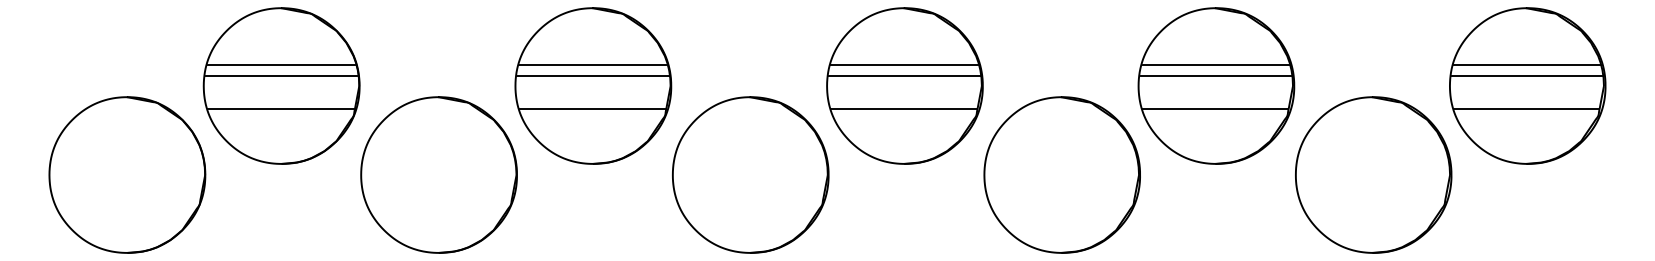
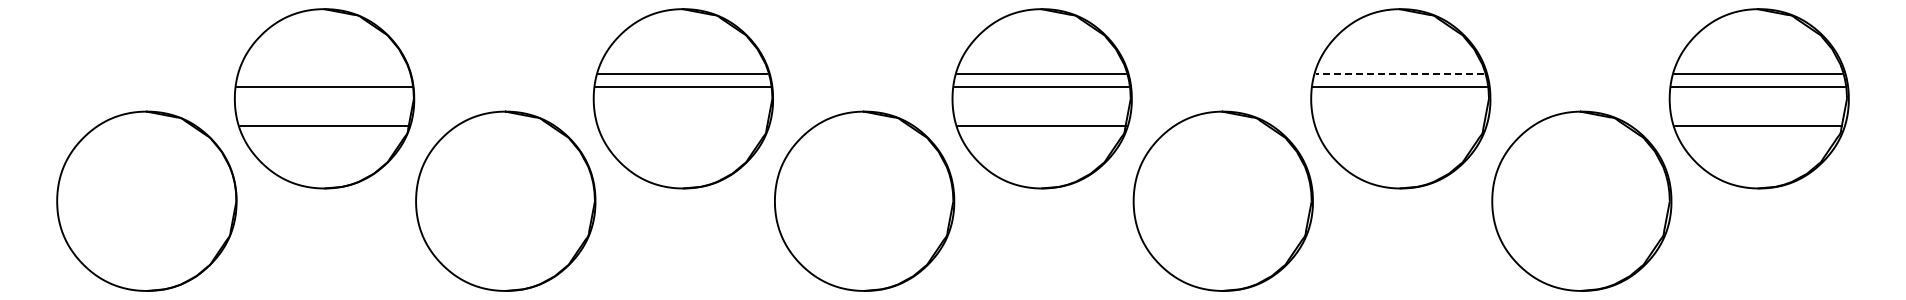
line: (281, 64) -> (324, 74), removed
line: (1215, 64) -> (1399, 74), solid -> dashed
line: (592, 109) -> (682, 125), removed
line: (1215, 109) -> (1399, 125), removed

